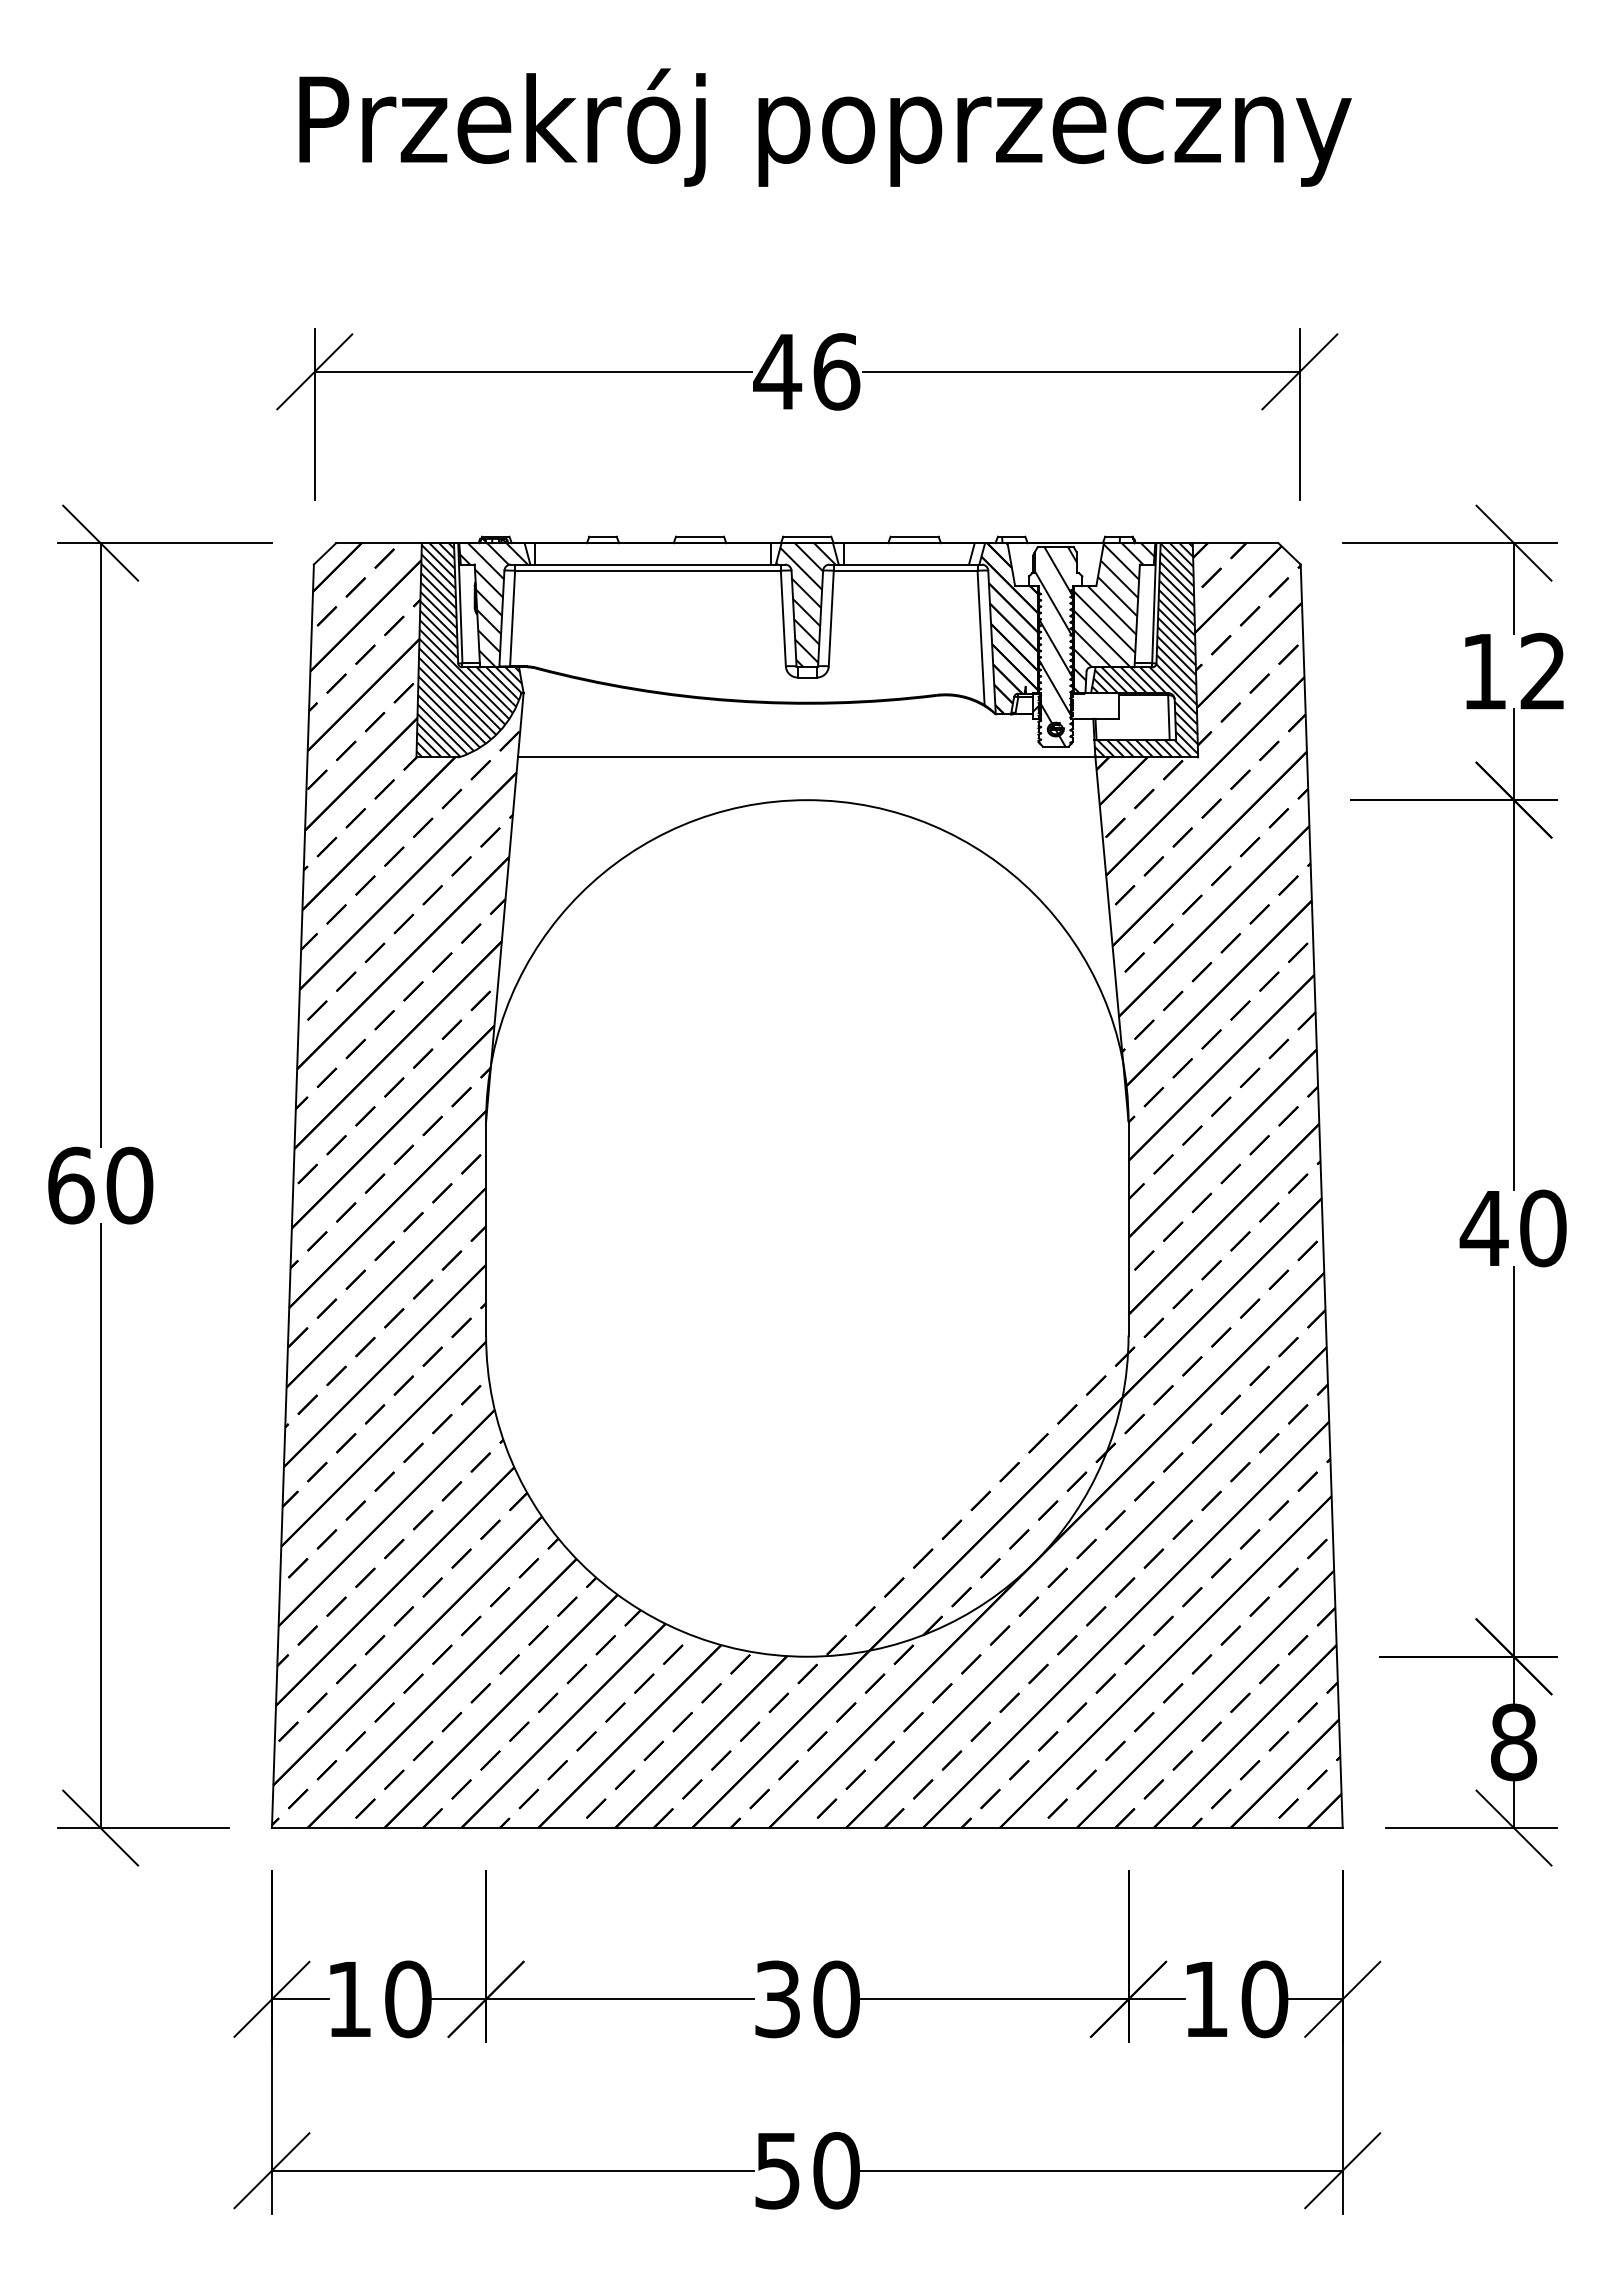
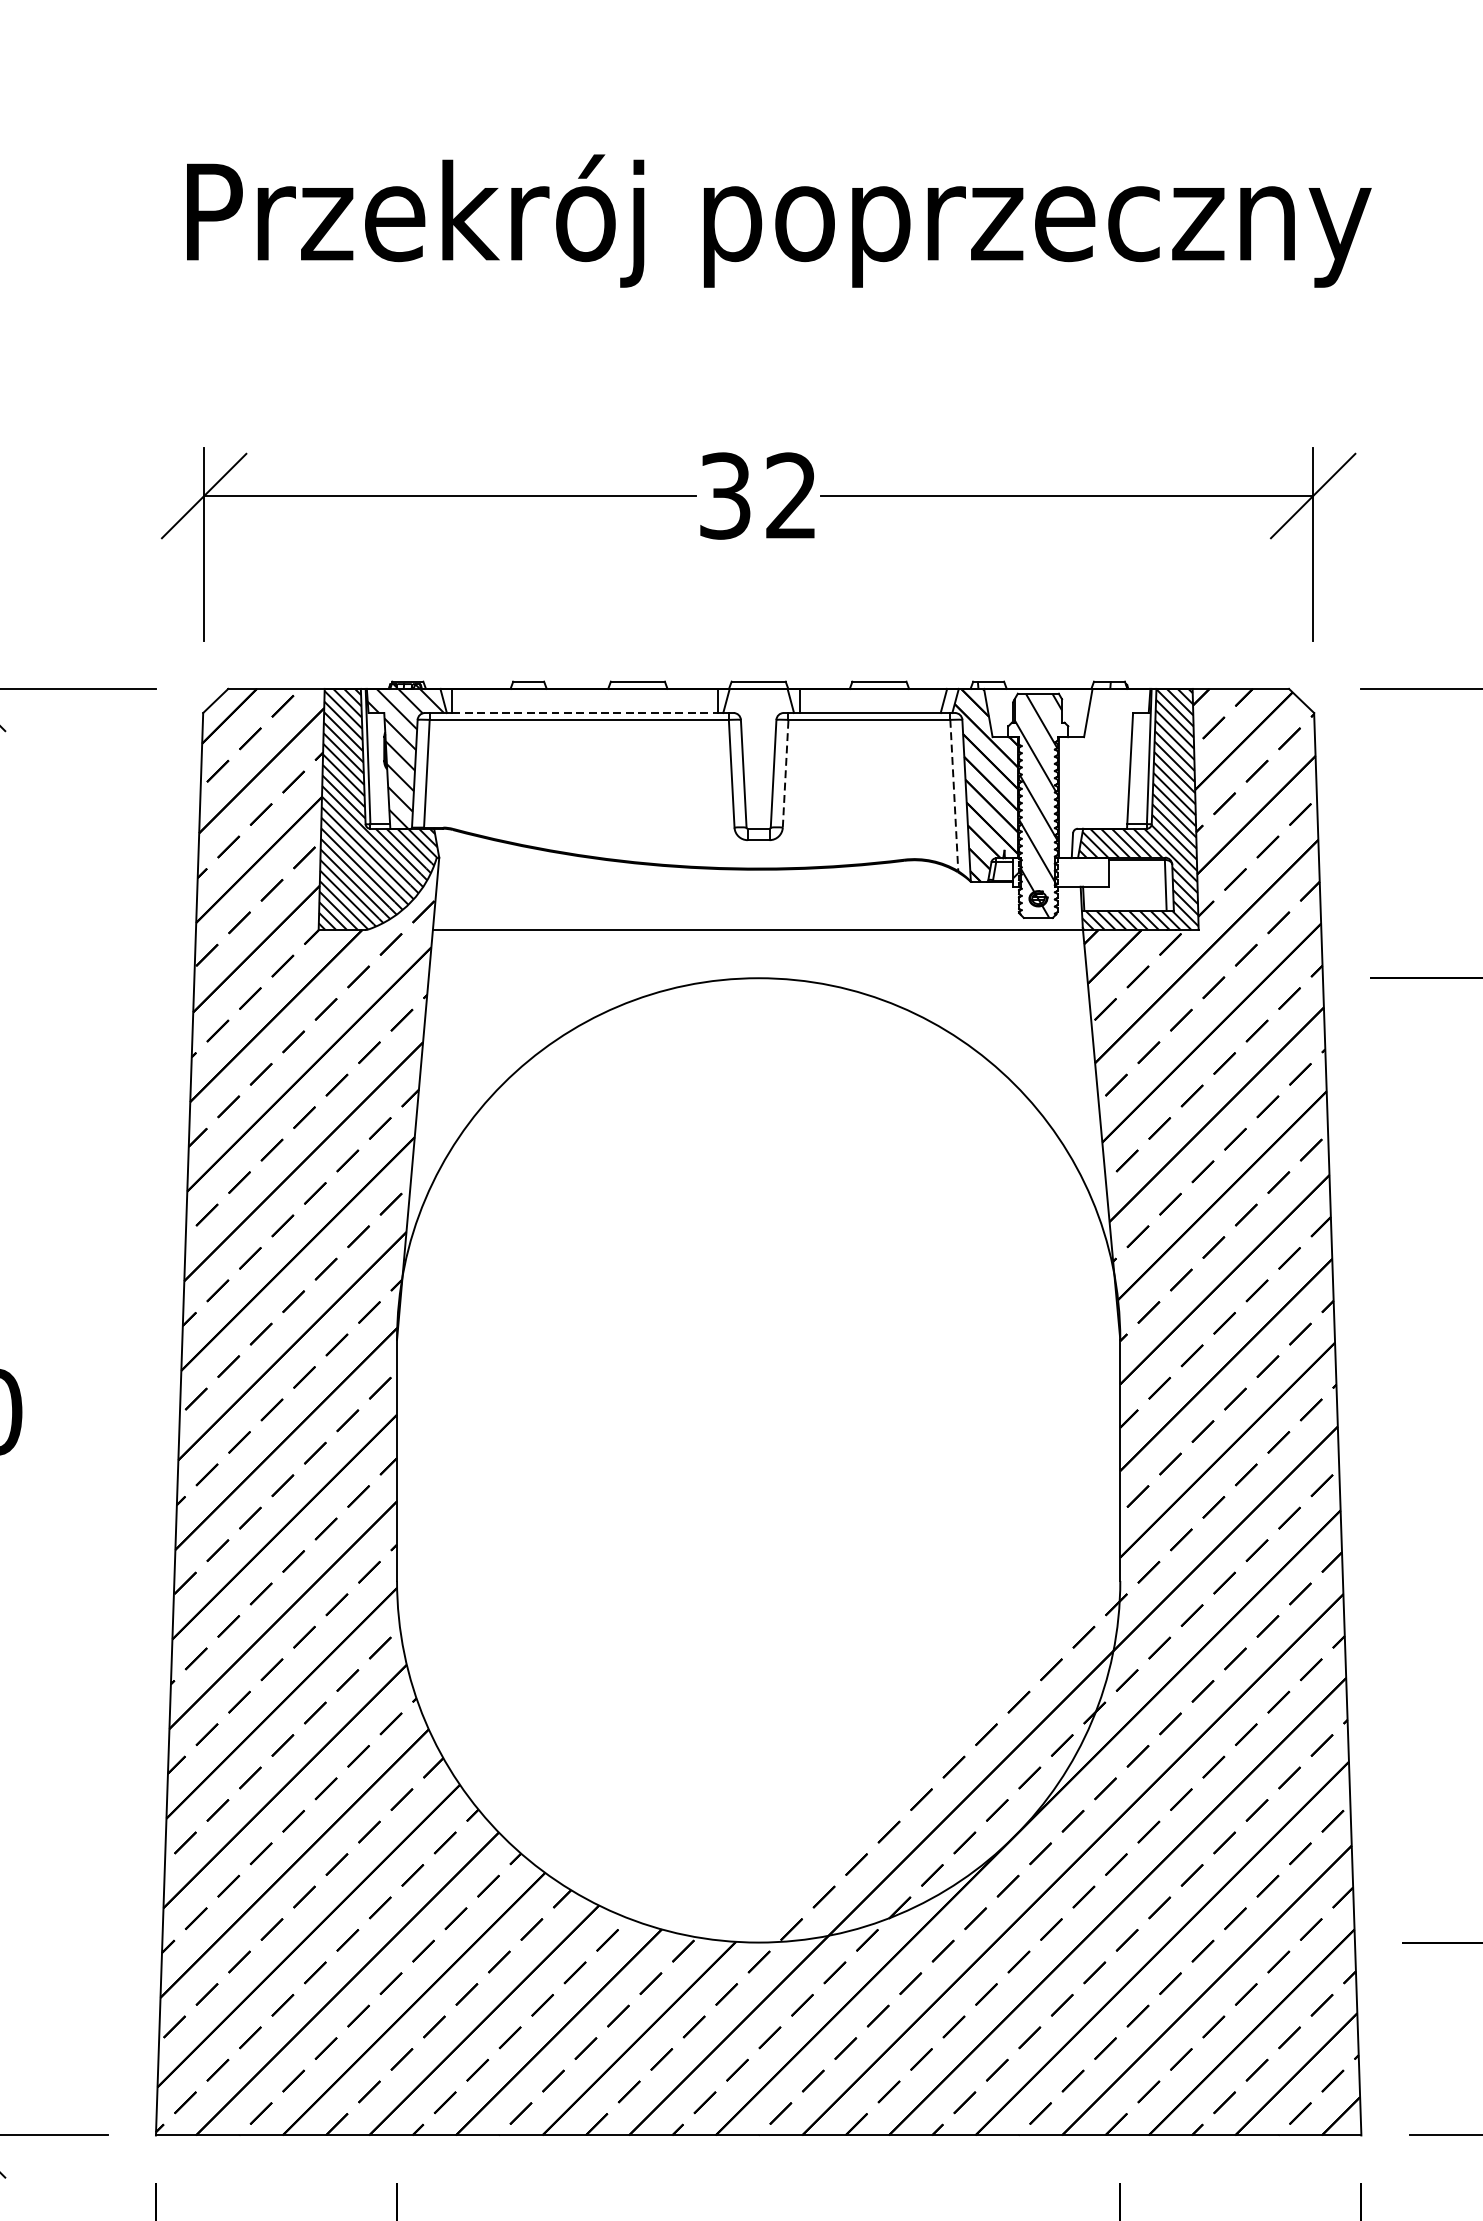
text: (806, 371) -> (757, 495), 46 -> 32
line: (653, 564) -> (585, 712), solid -> dashed
hatch: (805, 605) -> (756, 759), removed
line: (831, 618) -> (785, 773), solid -> dashed
hatch: (1113, 618) -> (1103, 773), removed
line: (981, 638) -> (954, 796), solid -> dashed

